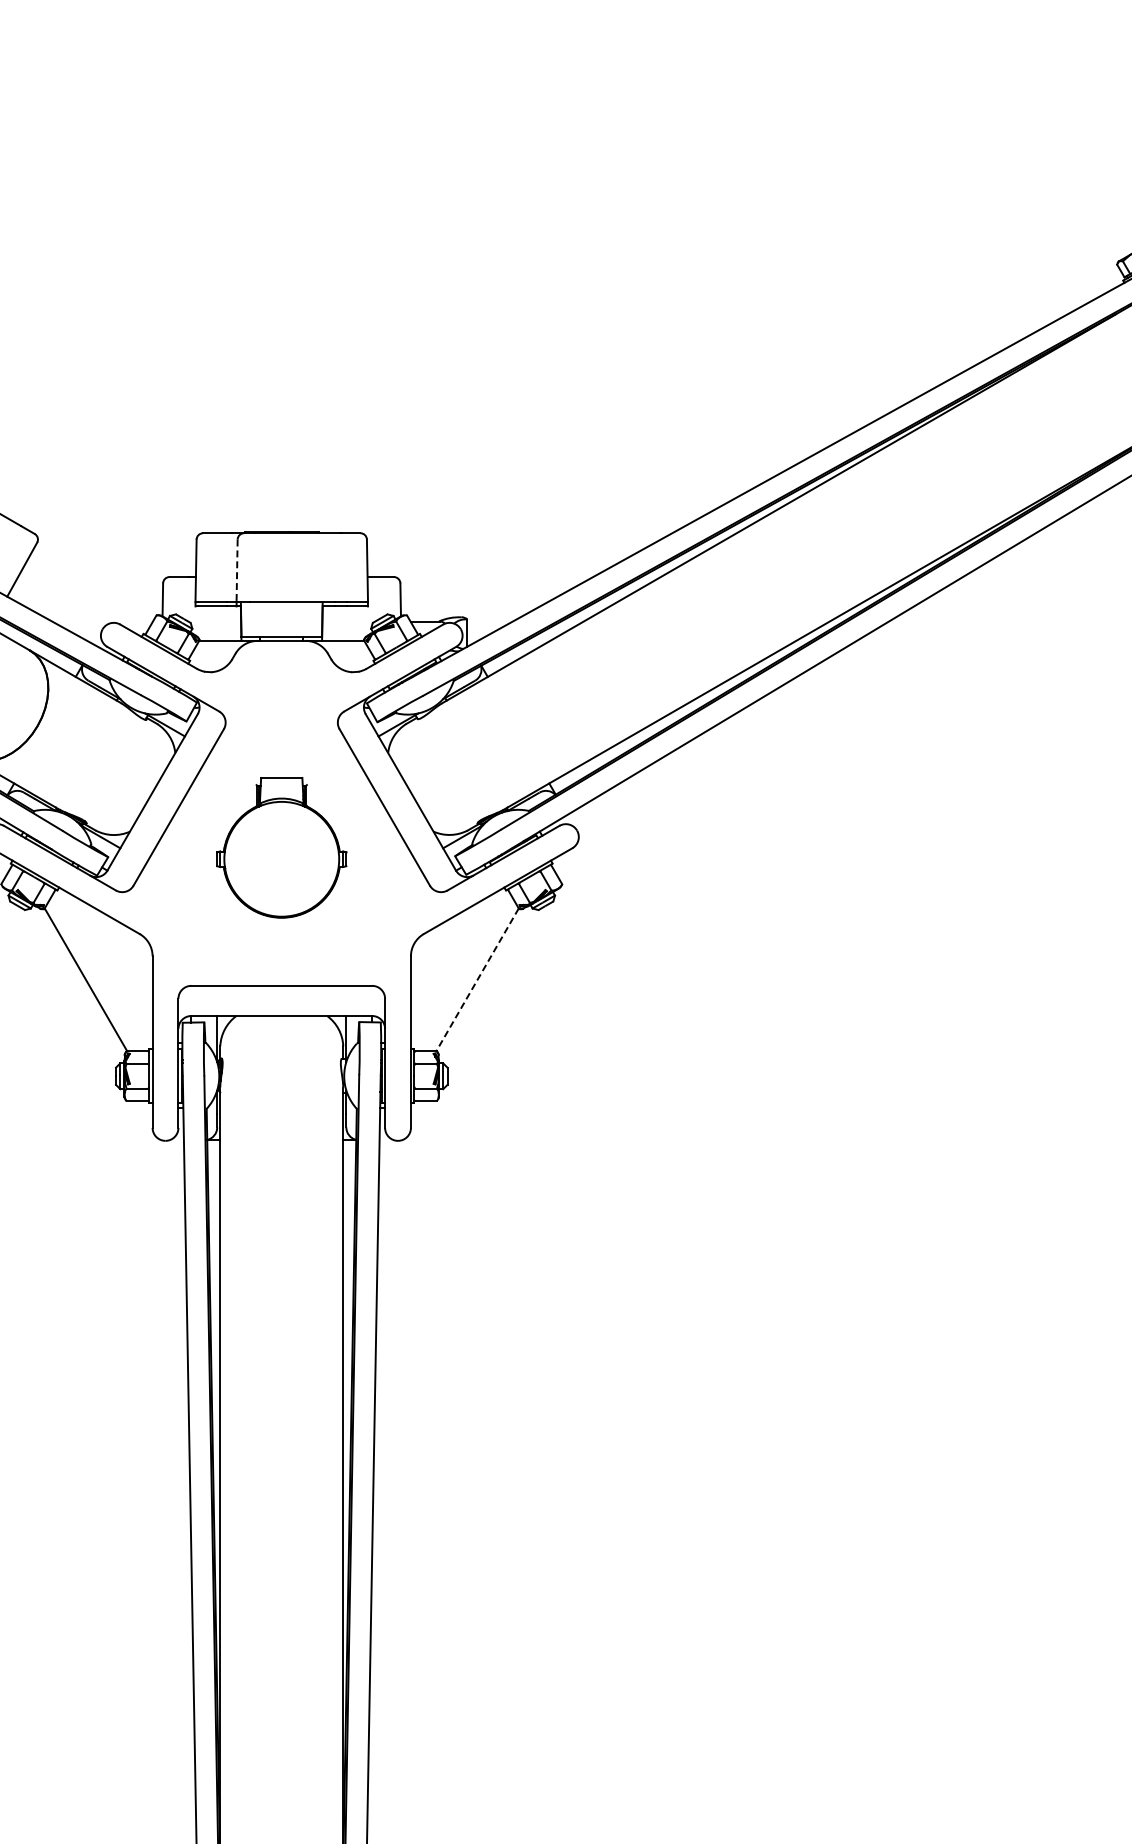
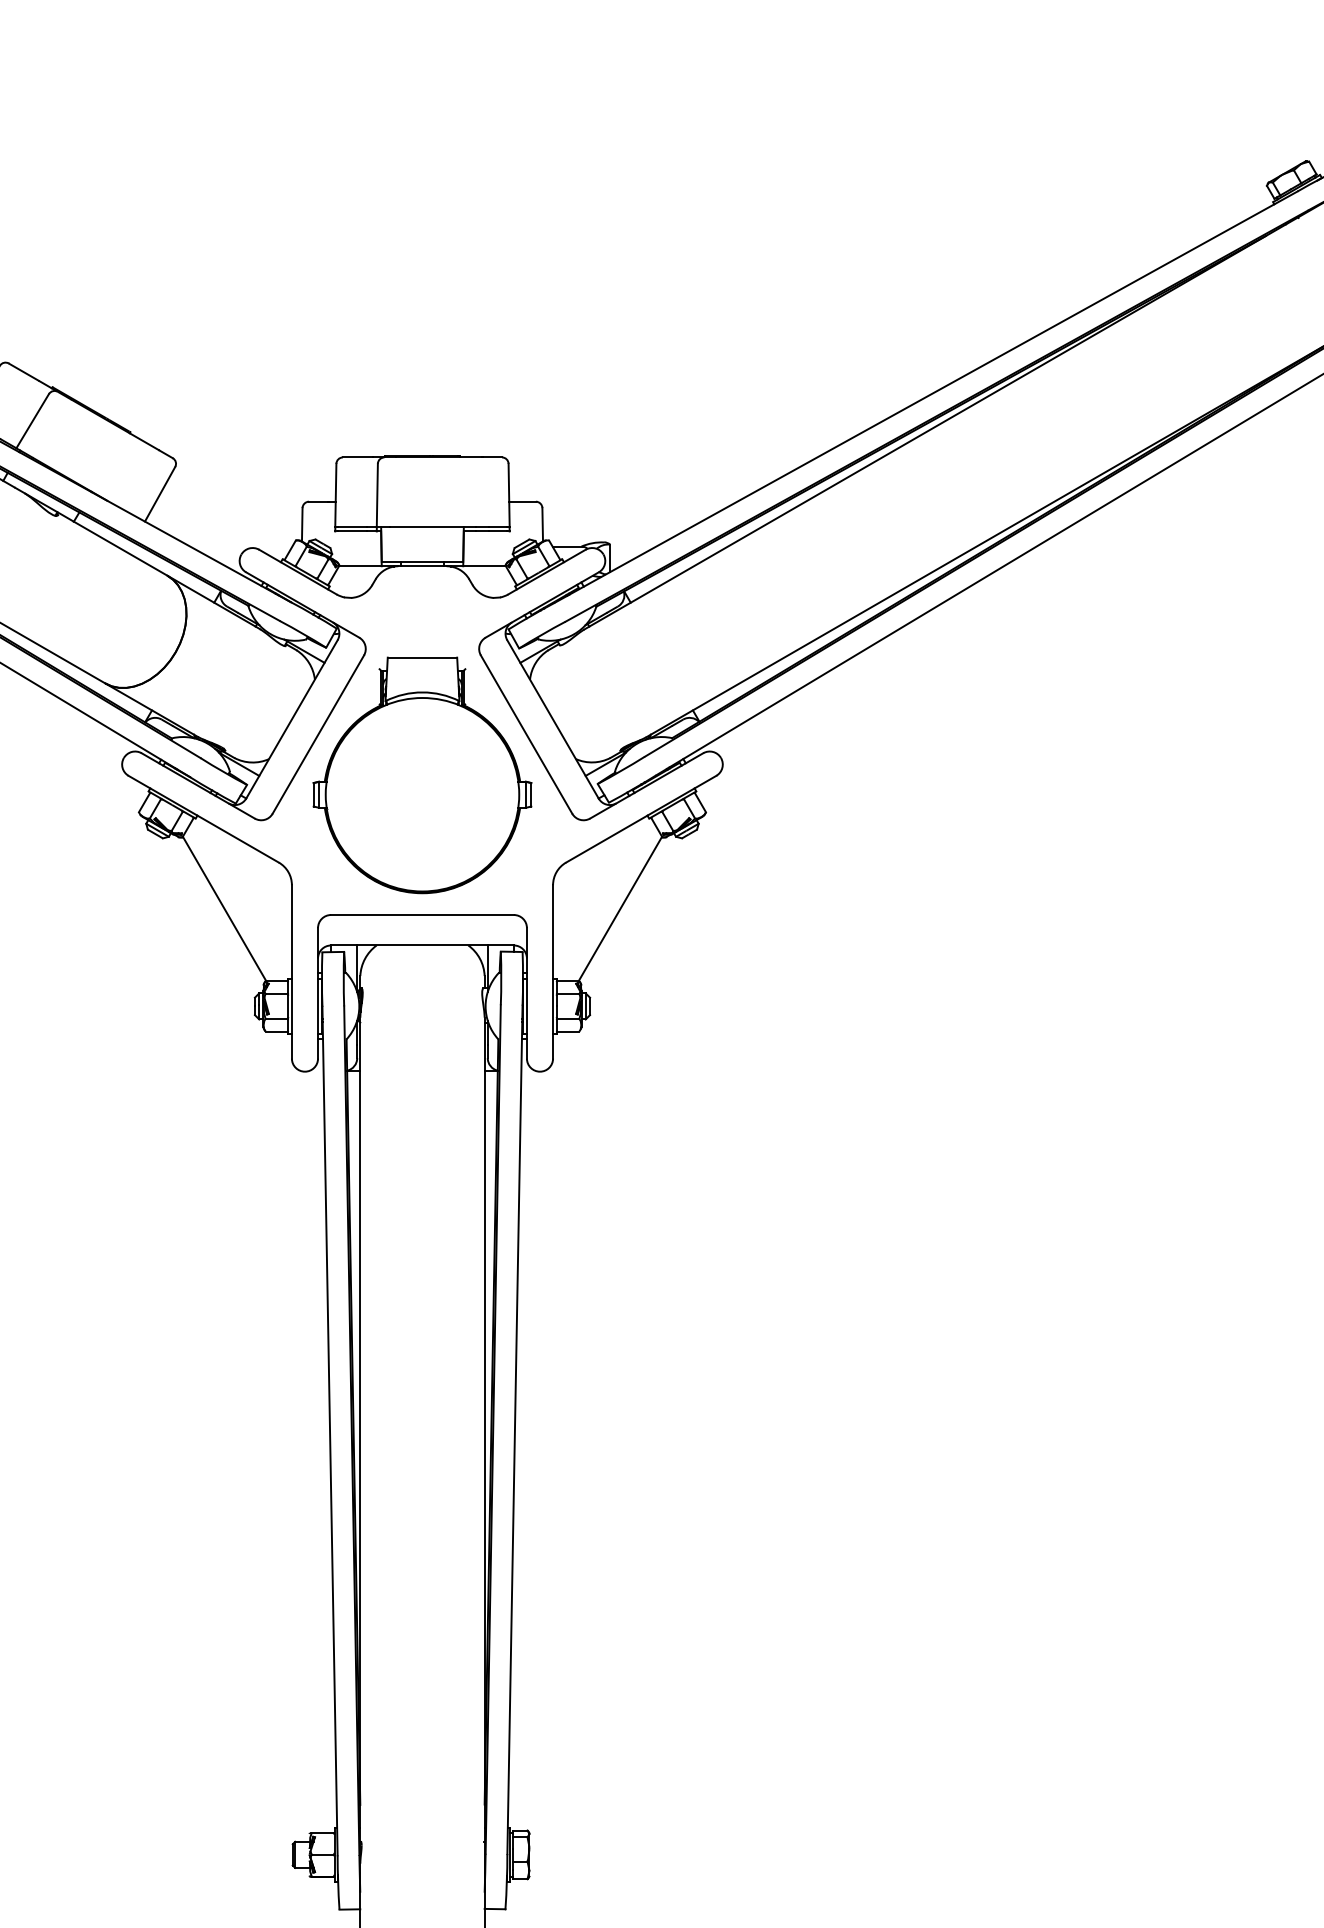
line: (237, 570) -> (377, 495), dashed -> solid
part: (281, 847) -> (422, 775), size x1.67
line: (477, 980) -> (620, 909), dashed -> solid

